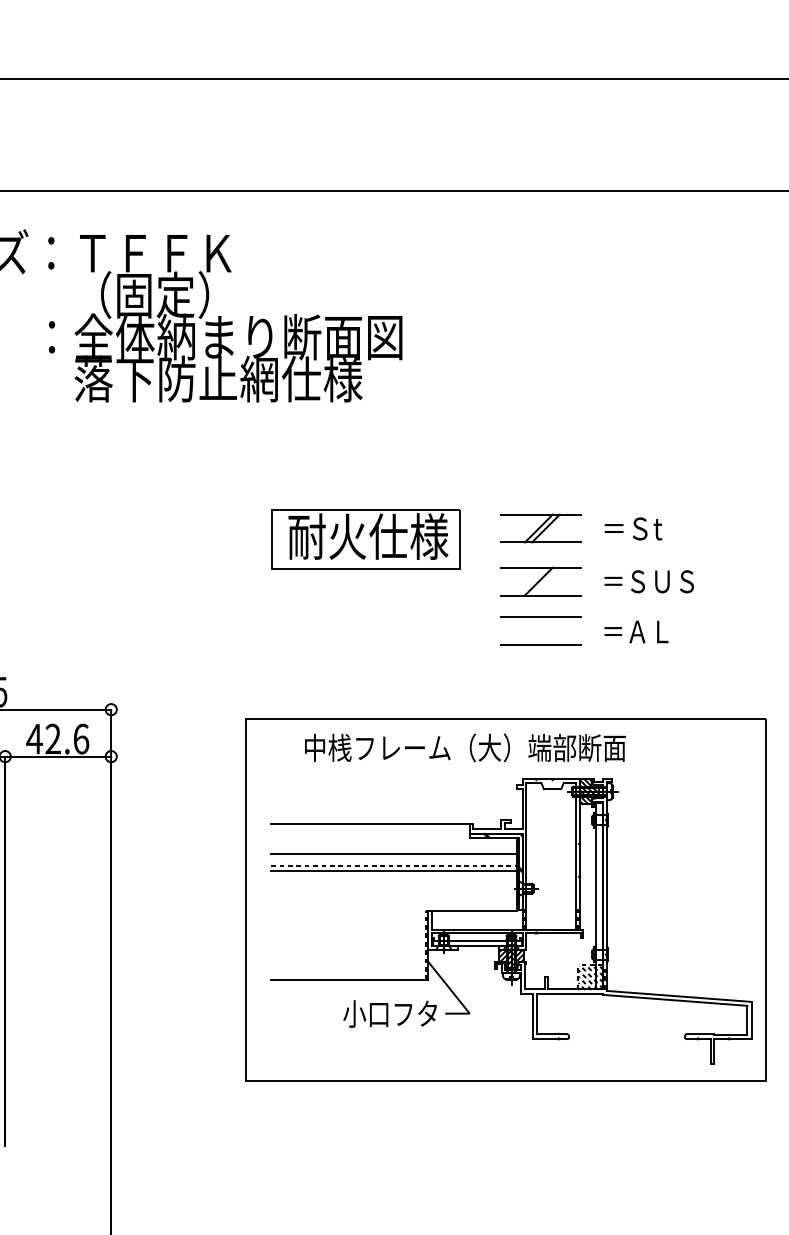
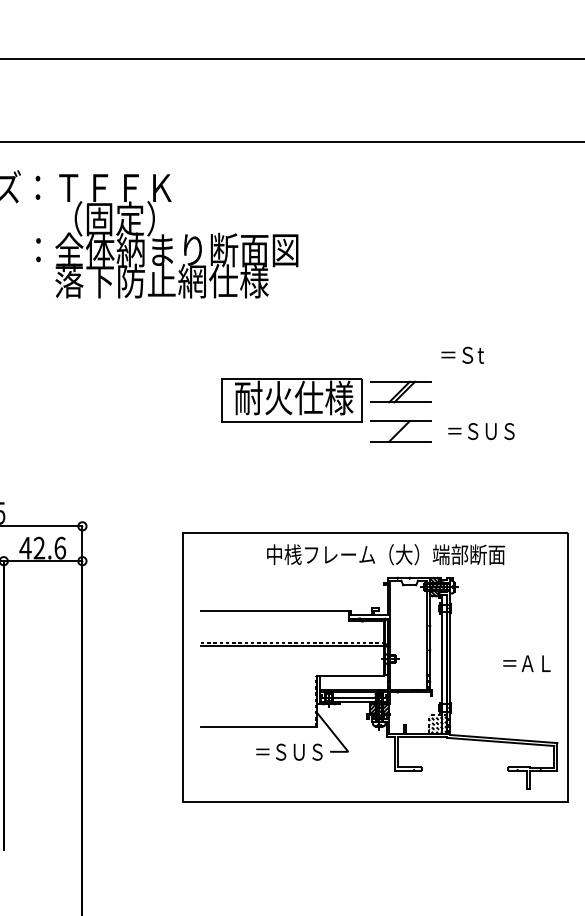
text: (633, 527) -> (462, 354), moved
part: (364, 539) -> (291, 400), moved
line: (540, 616) -> (400, 457), removed
text: (635, 631) -> (526, 663), moved
line: (540, 645) -> (400, 478), removed
text: (465, 747) -> (386, 554), moved
line: (394, 854) -> (292, 633), removed
text: (389, 1013) -> (288, 751), 小口フタ -> ＝ＳＵＳ

